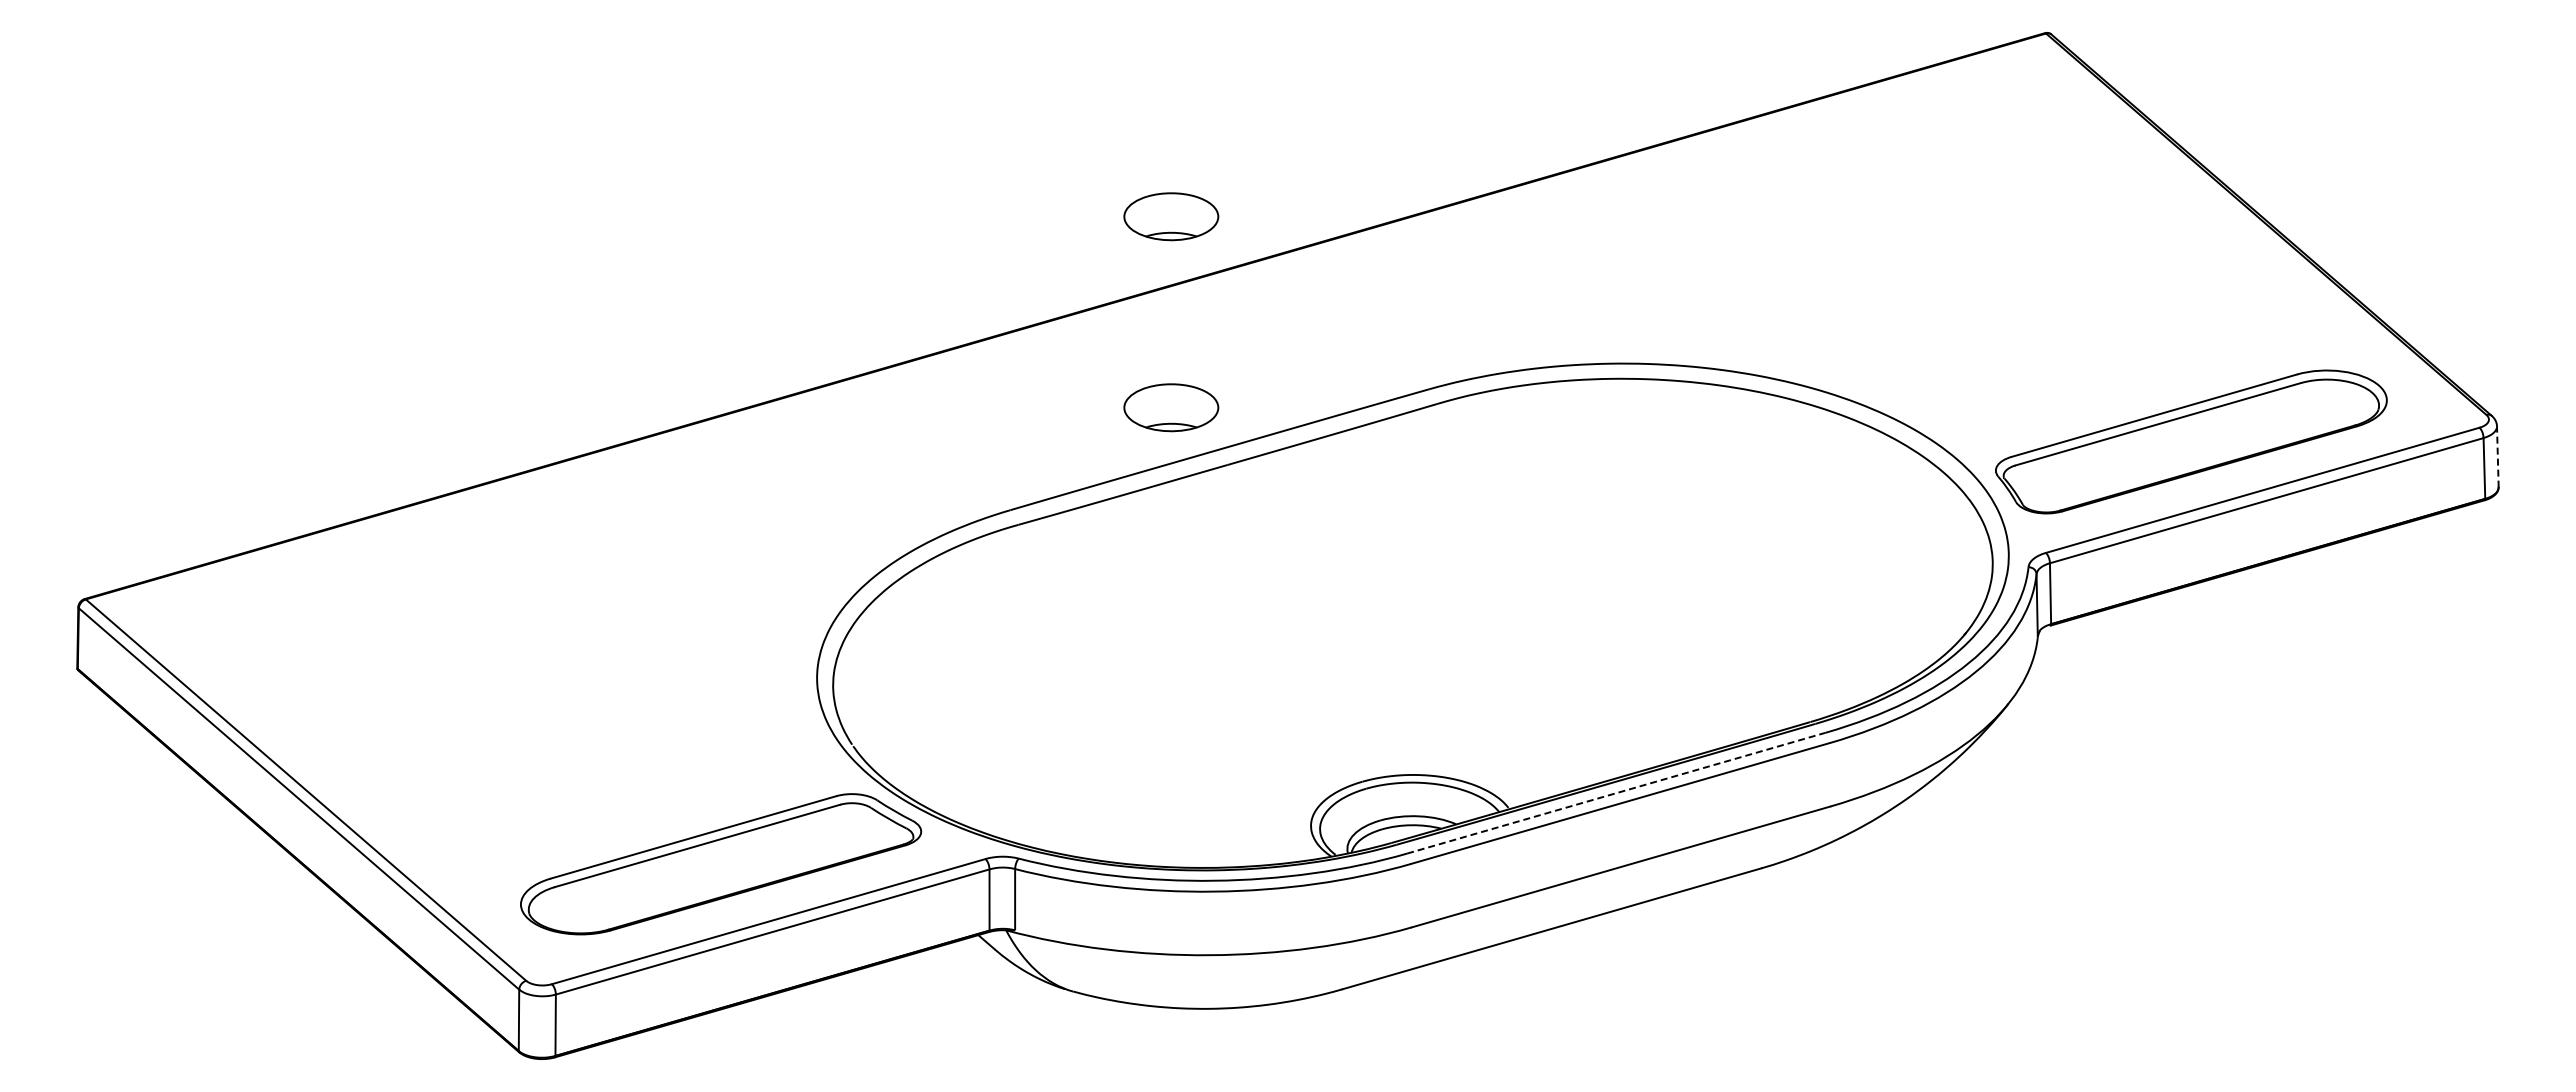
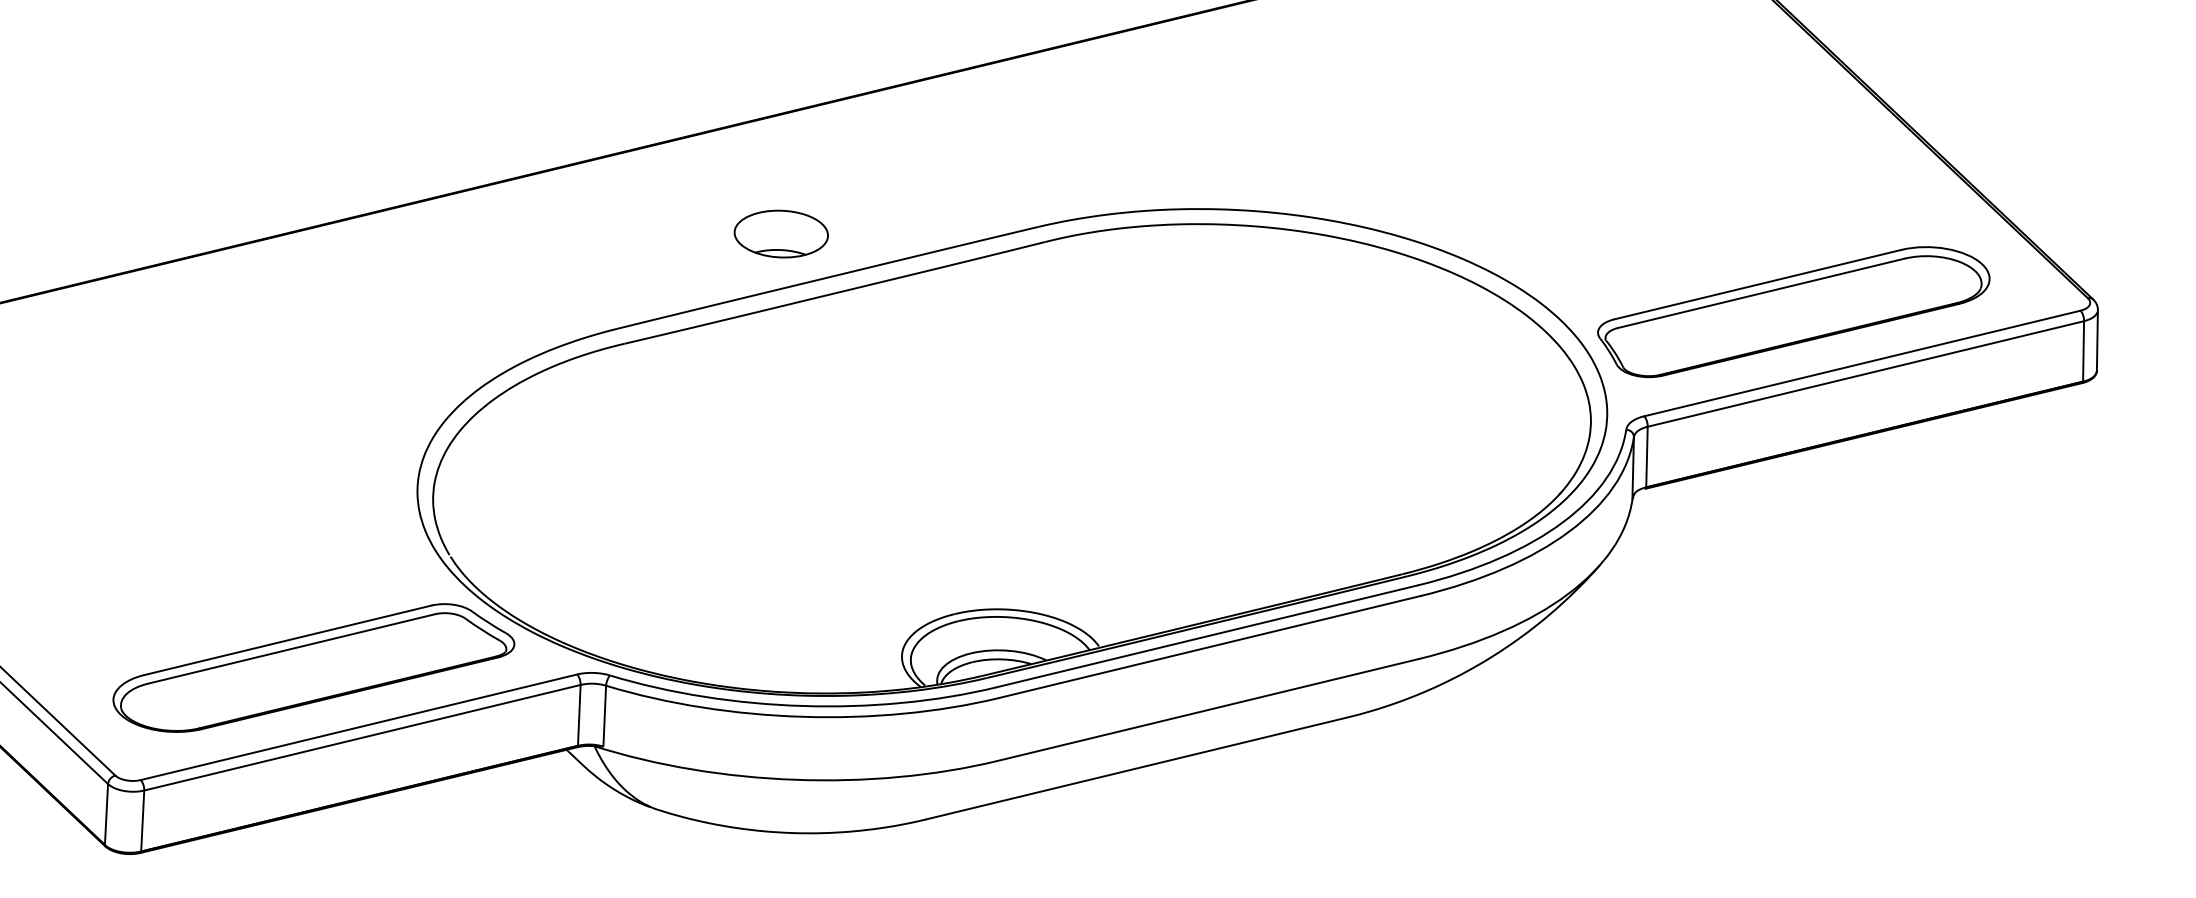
part: (1171, 216) -> (789, 44), removed
line: (2497, 456) -> (2097, 340), dashed -> solid
line: (1616, 793) -> (1206, 636), dashed -> solid

